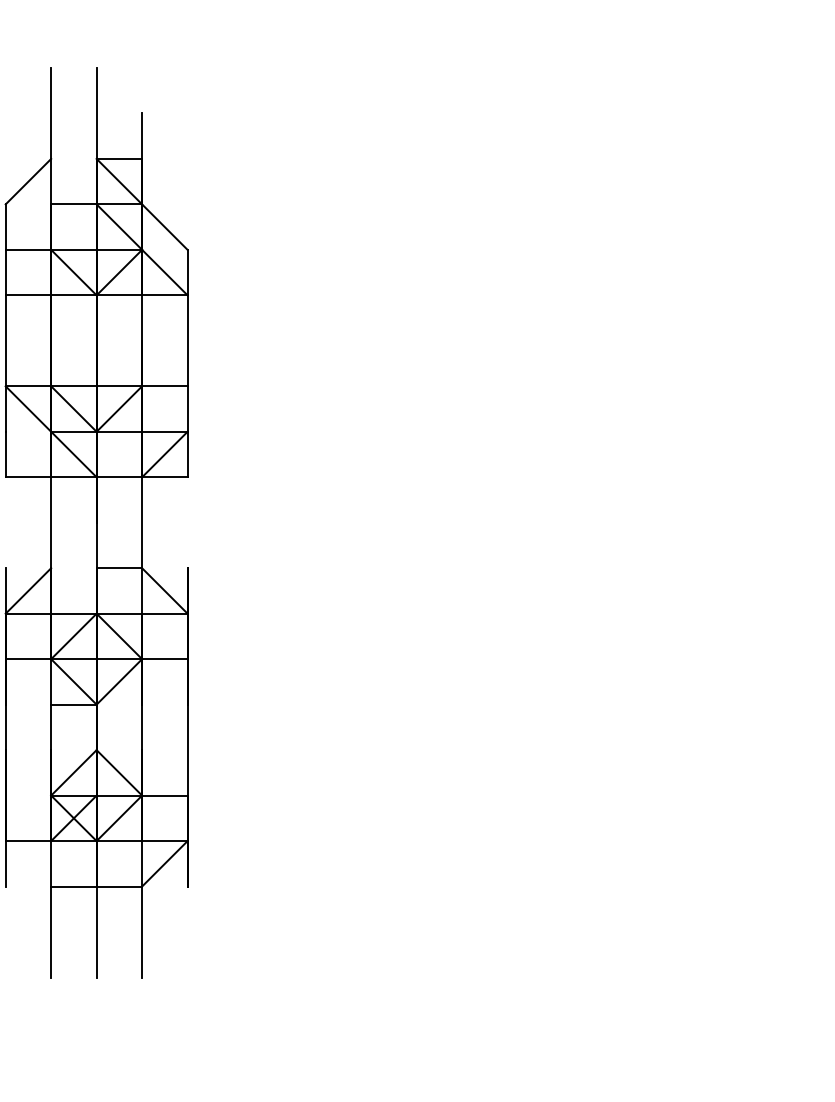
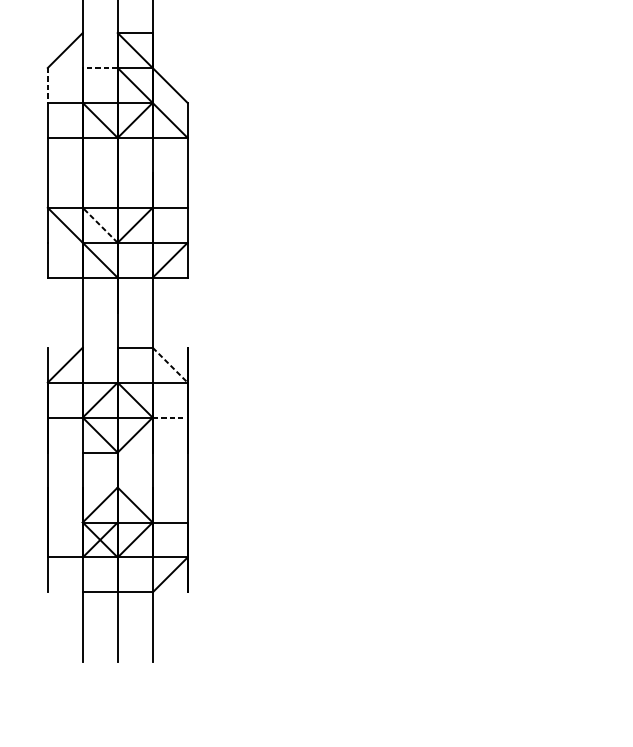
line: (73, 204) -> (99, 68), solid -> dashed
line: (5, 227) -> (47, 85), solid -> dashed
line: (73, 408) -> (99, 224), solid -> dashed
line: (165, 591) -> (170, 365), solid -> dashed
line: (164, 659) -> (169, 417), solid -> dashed

